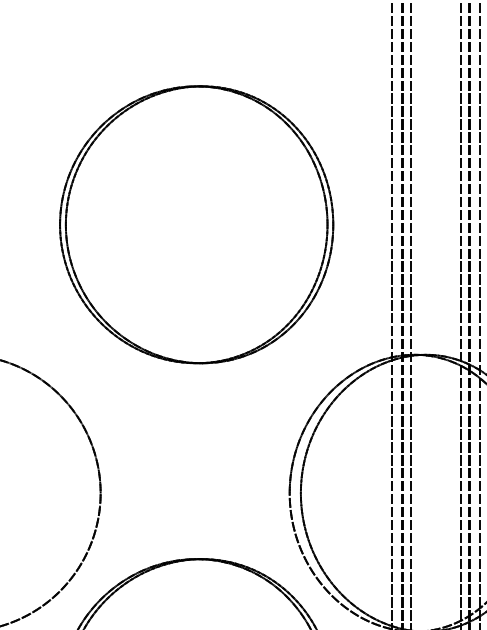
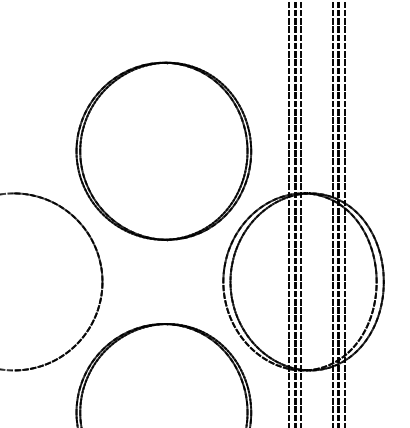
part: (196, 225) -> (163, 151), moved

